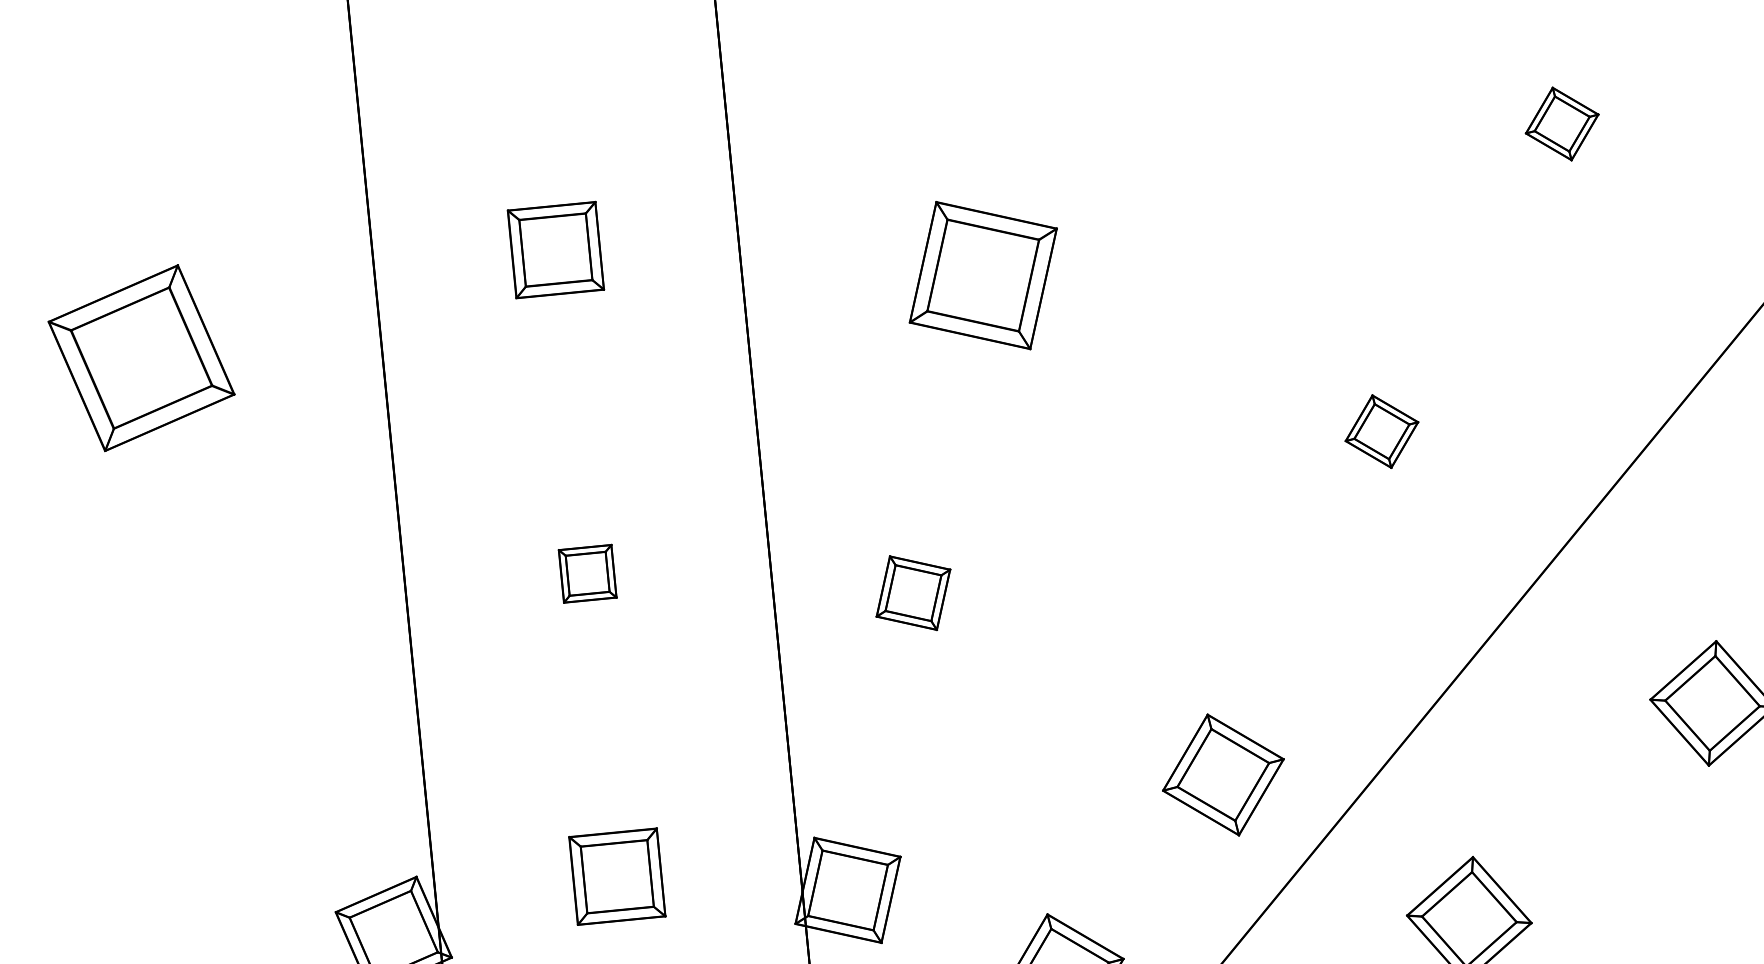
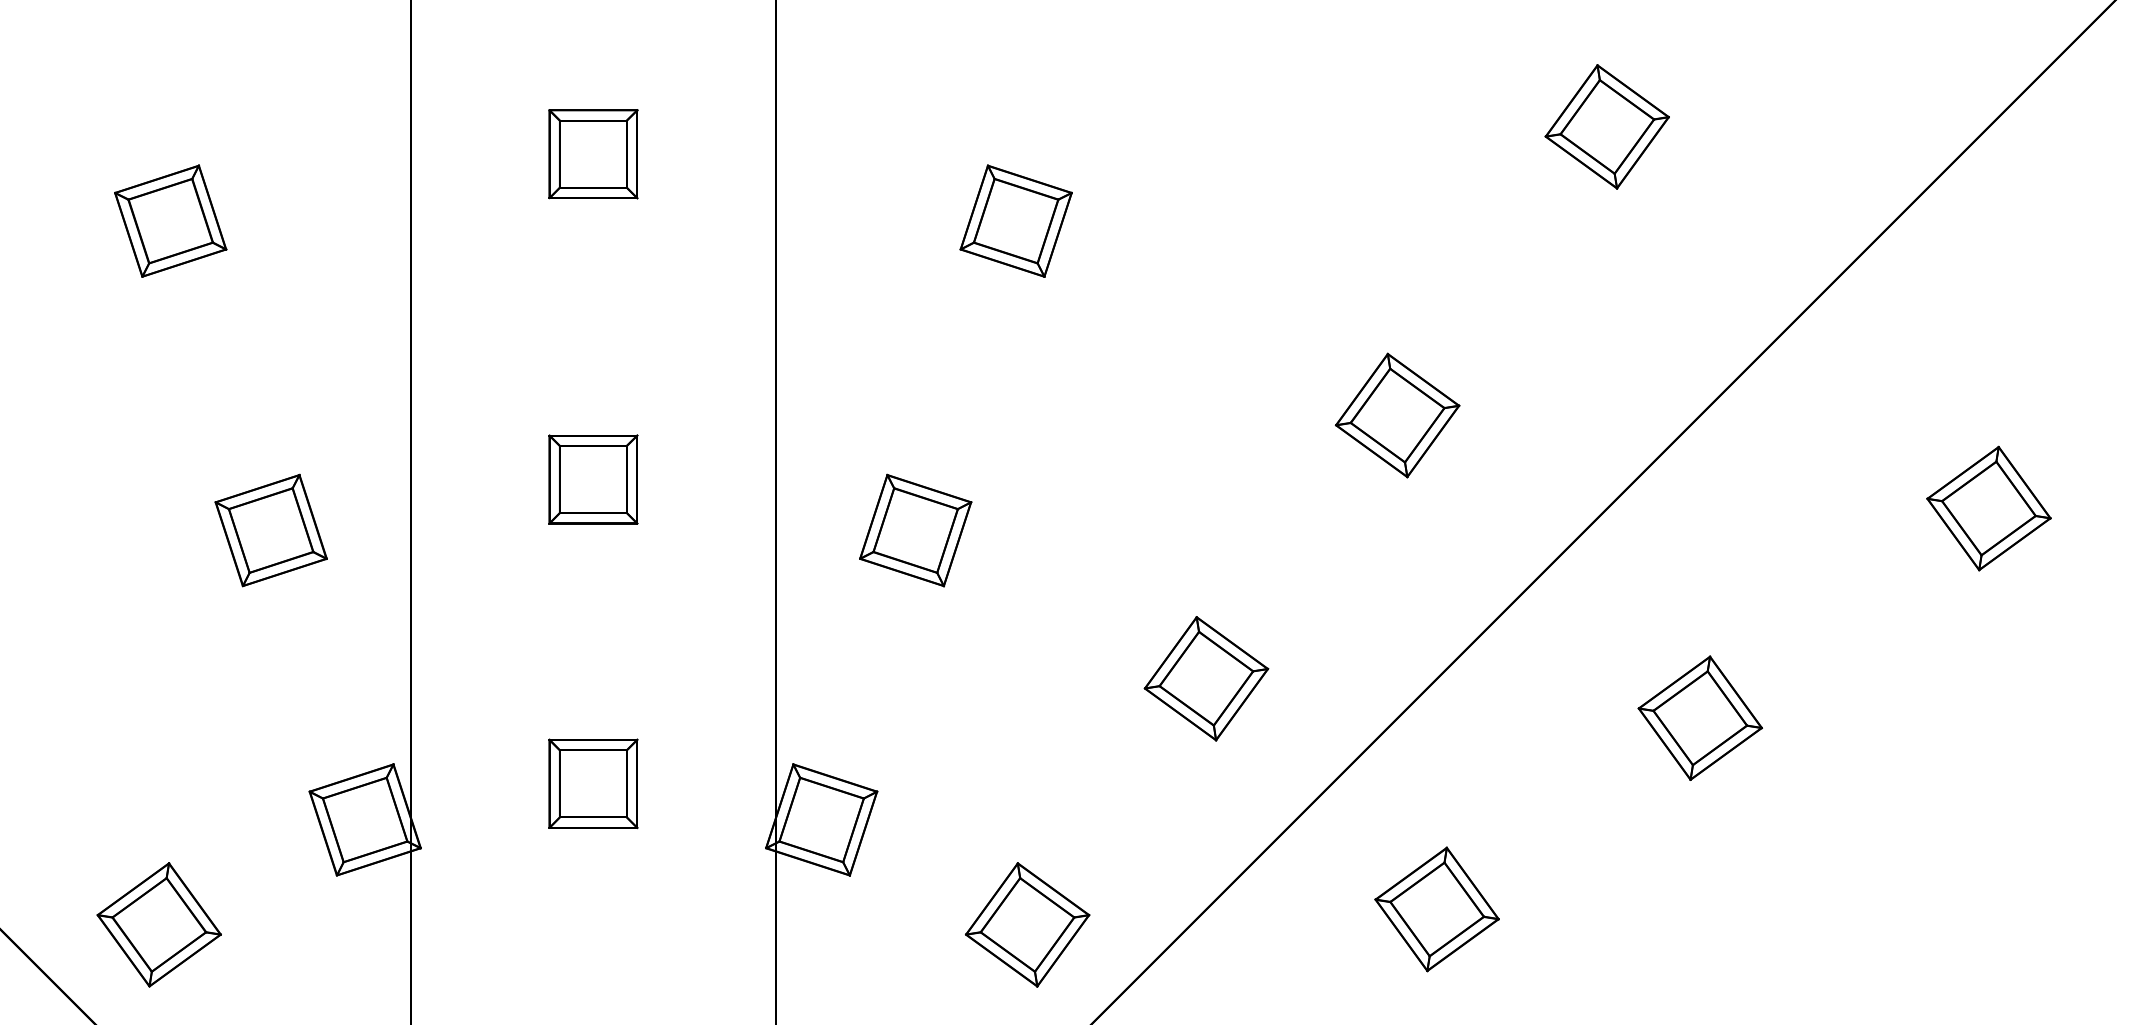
part: (1561, 123) -> (1606, 126), size x1.67
part: (982, 274) -> (1015, 220), size x0.71
part: (141, 357) -> (170, 220), size x0.62
part: (1381, 431) -> (1397, 415), size x1.67
part: (587, 573) -> (593, 479), size x1.67
part: (913, 593) -> (915, 530), size x1.43
part: (271, 656) -> (270, 530), added
part: (1223, 774) -> (1206, 678), moved

